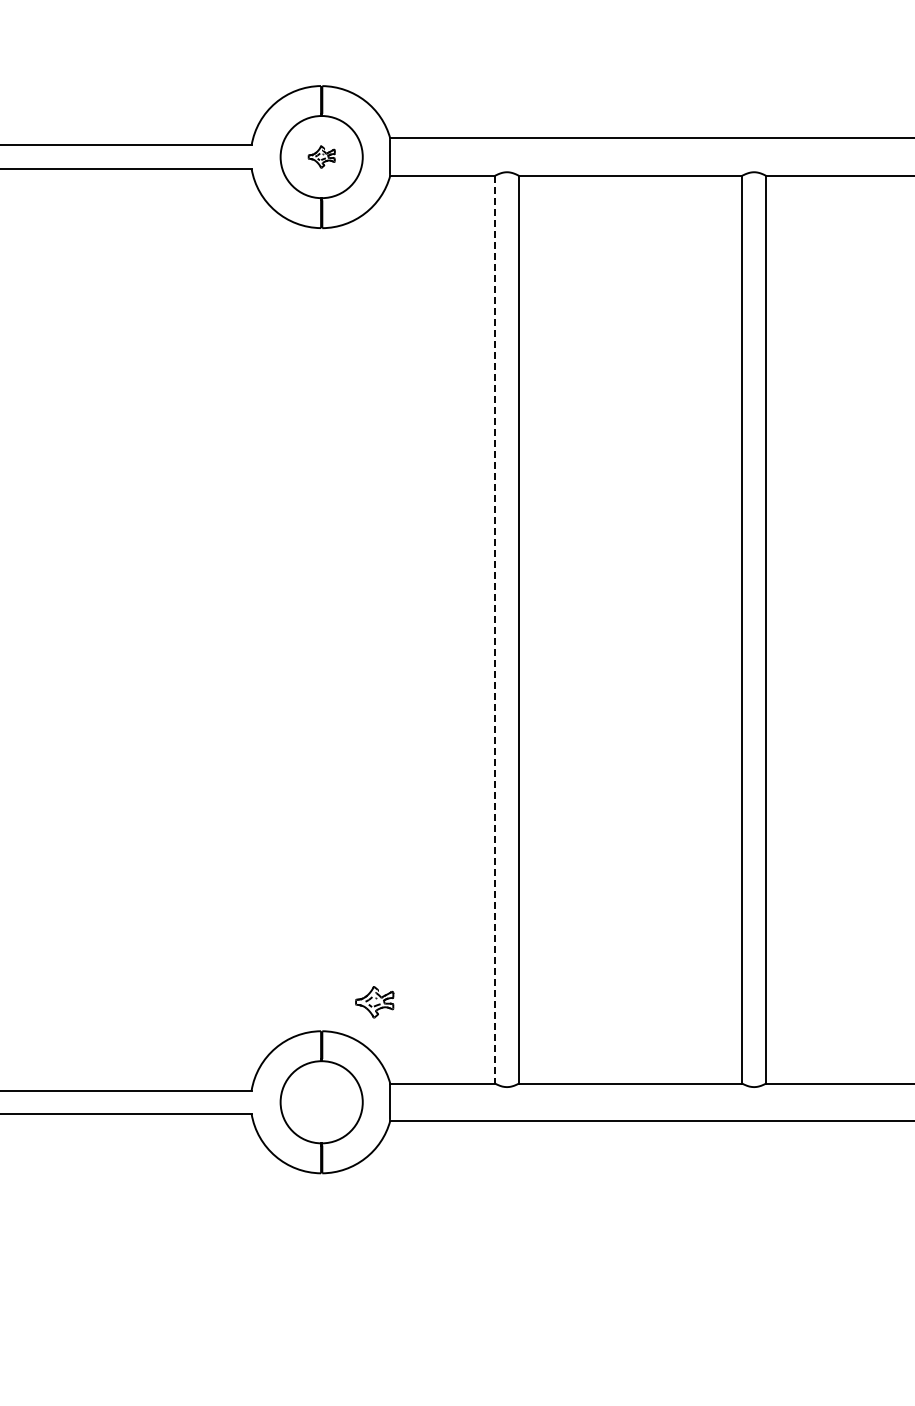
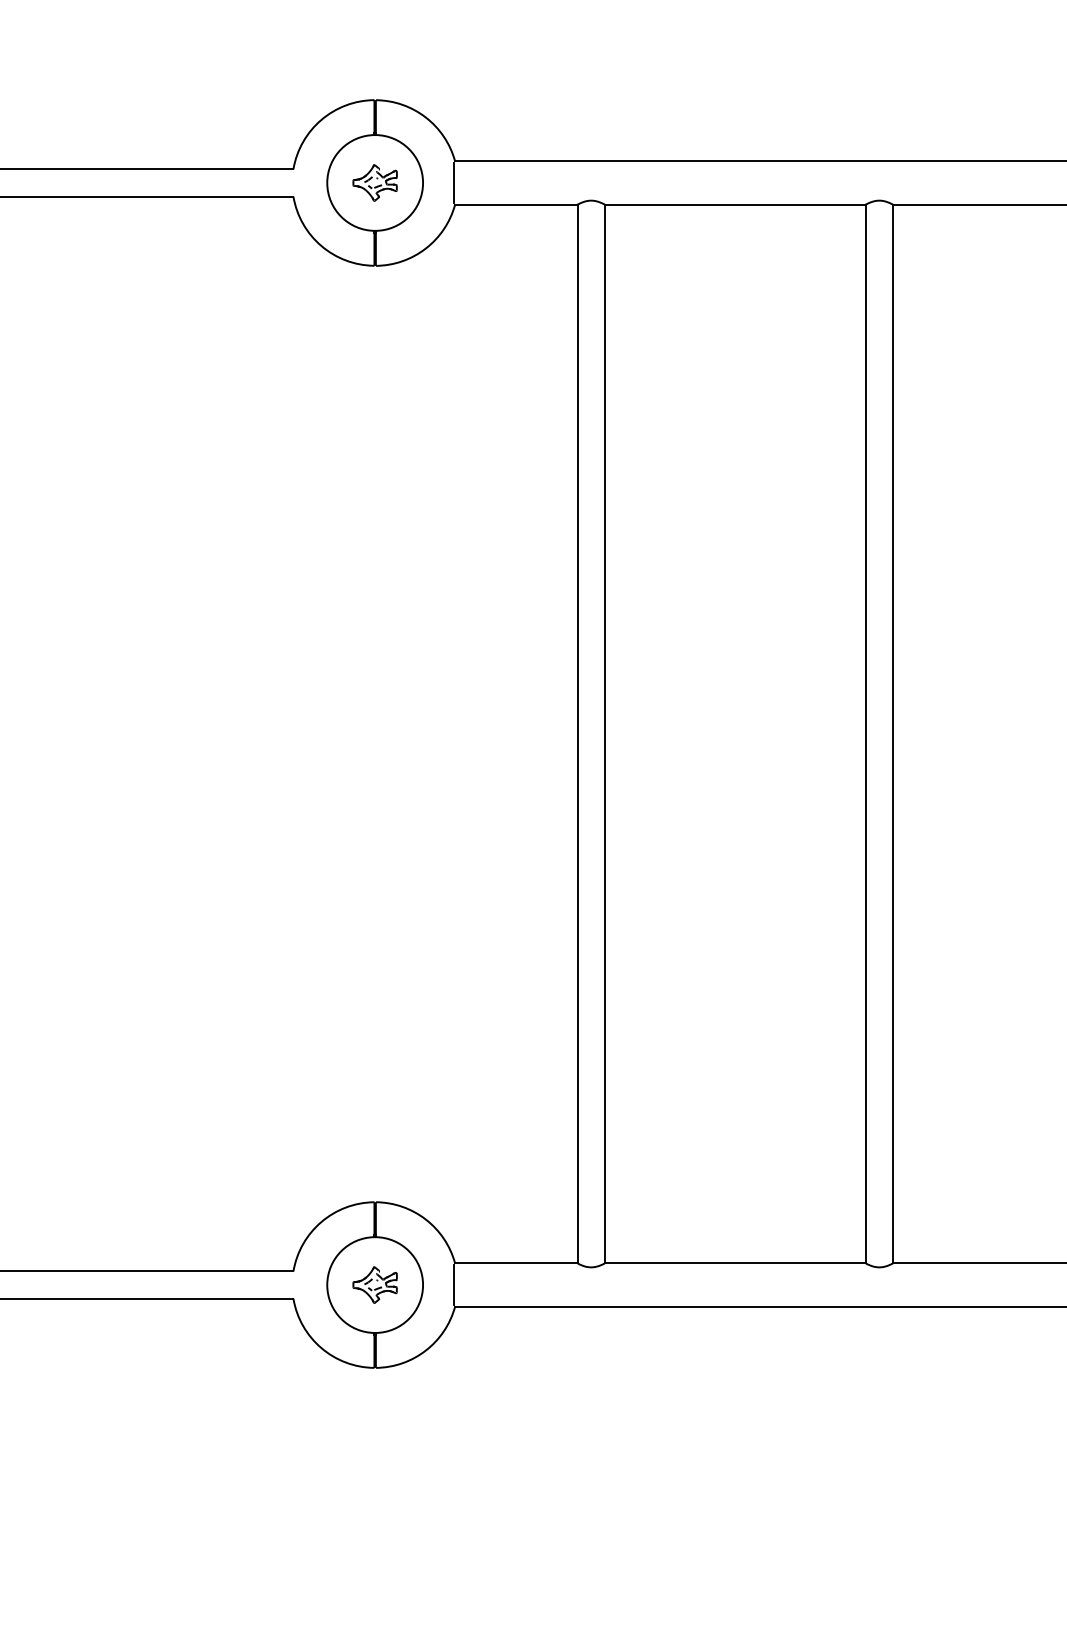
part: (321, 156) -> (374, 182), size x1.43
line: (495, 629) -> (577, 733), dashed -> solid
part: (374, 1002) -> (374, 1285), moved

